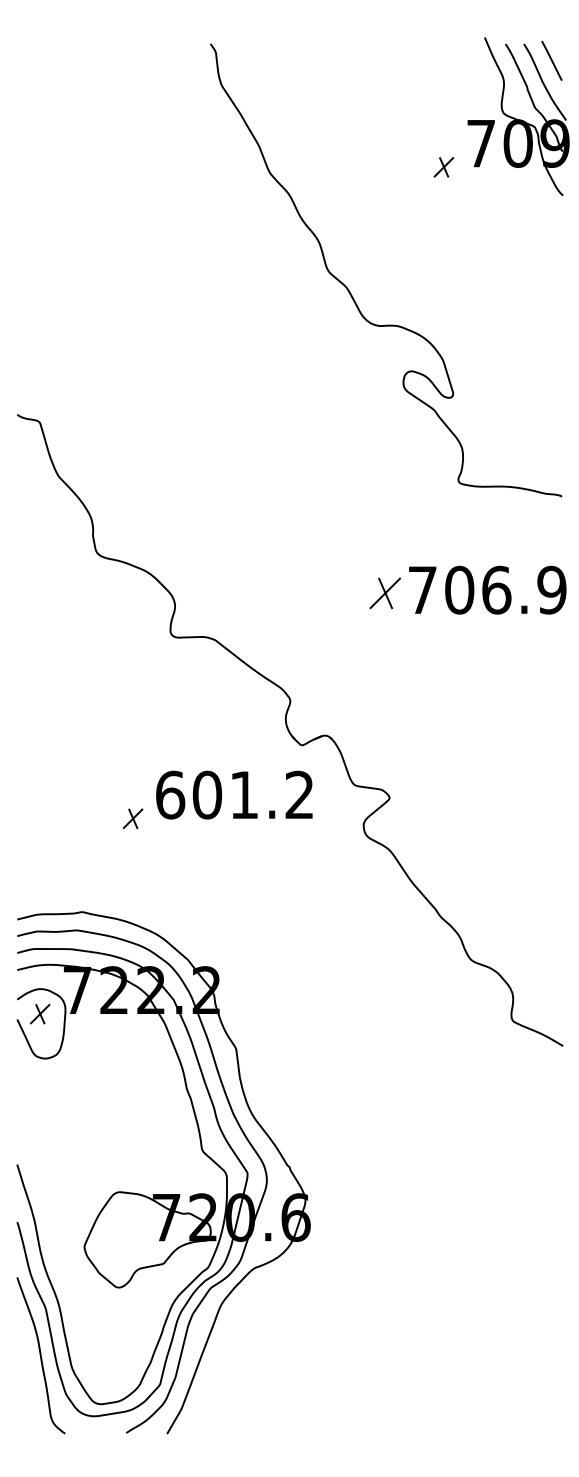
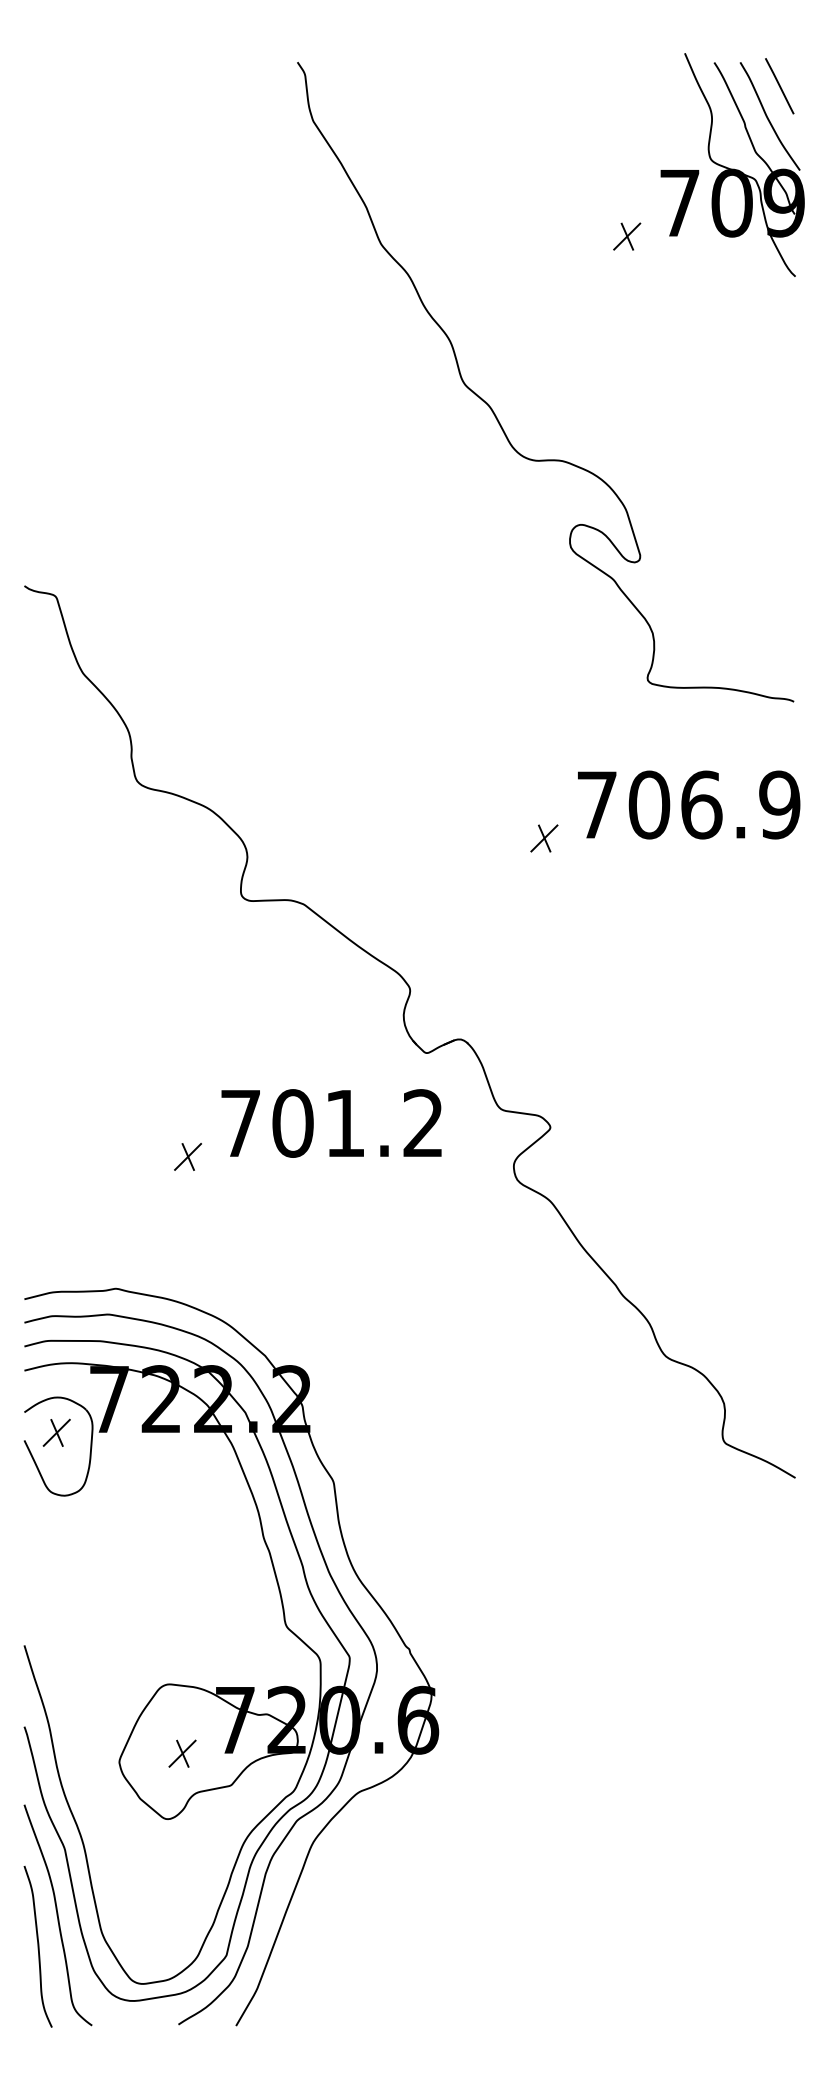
text: (488, 589) -> (689, 804), moved
part: (385, 593) -> (544, 838), size x0.62
text: (170, 795) -> (240, 1123), 601.2 -> 701.2
part: (129, 1241) -> (182, 1753), added
curve: (26, 1377) -> (37, 1946), added

